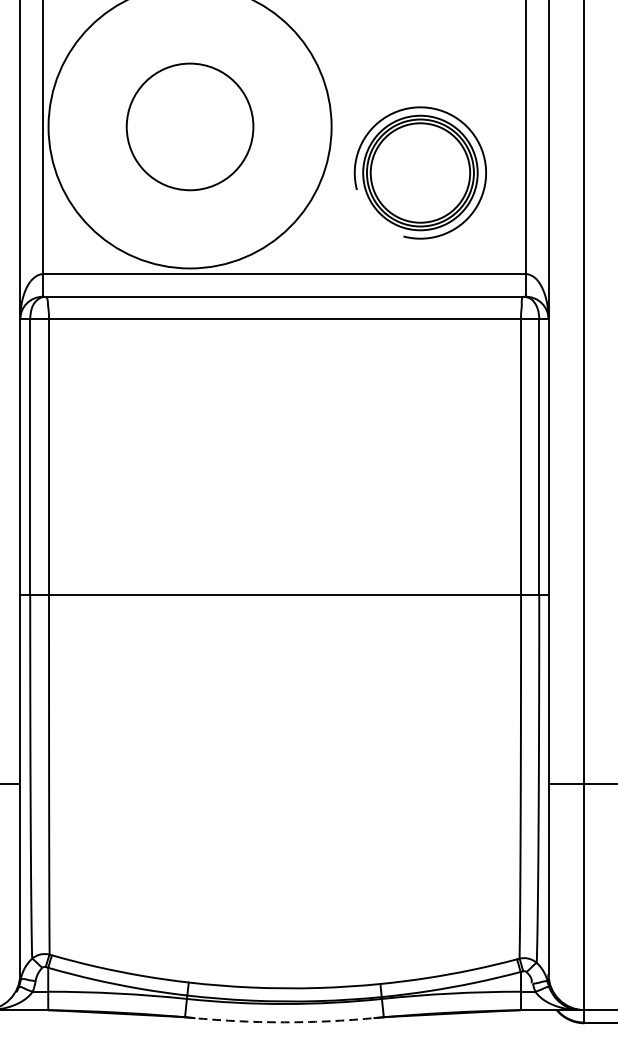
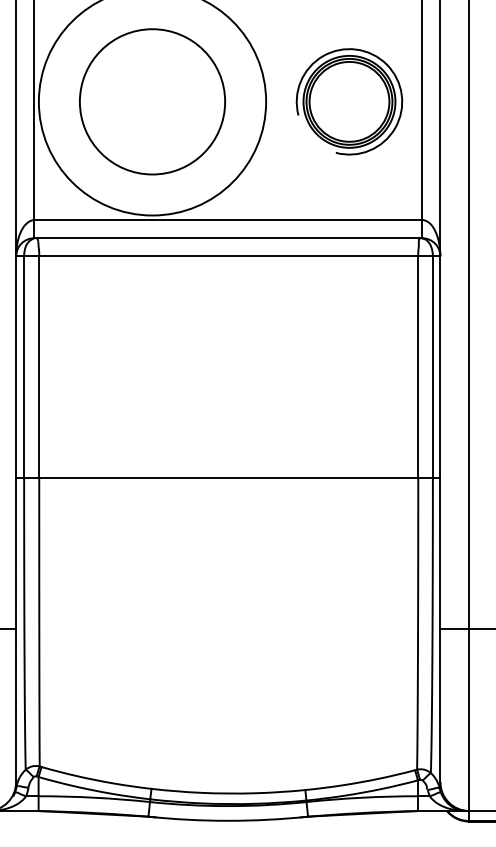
circle: (190, 126) -> (152, 101), size x1.43
part: (420, 172) -> (349, 101), moved
arc: (284, 1021) -> (228, 820), dashed -> solid

